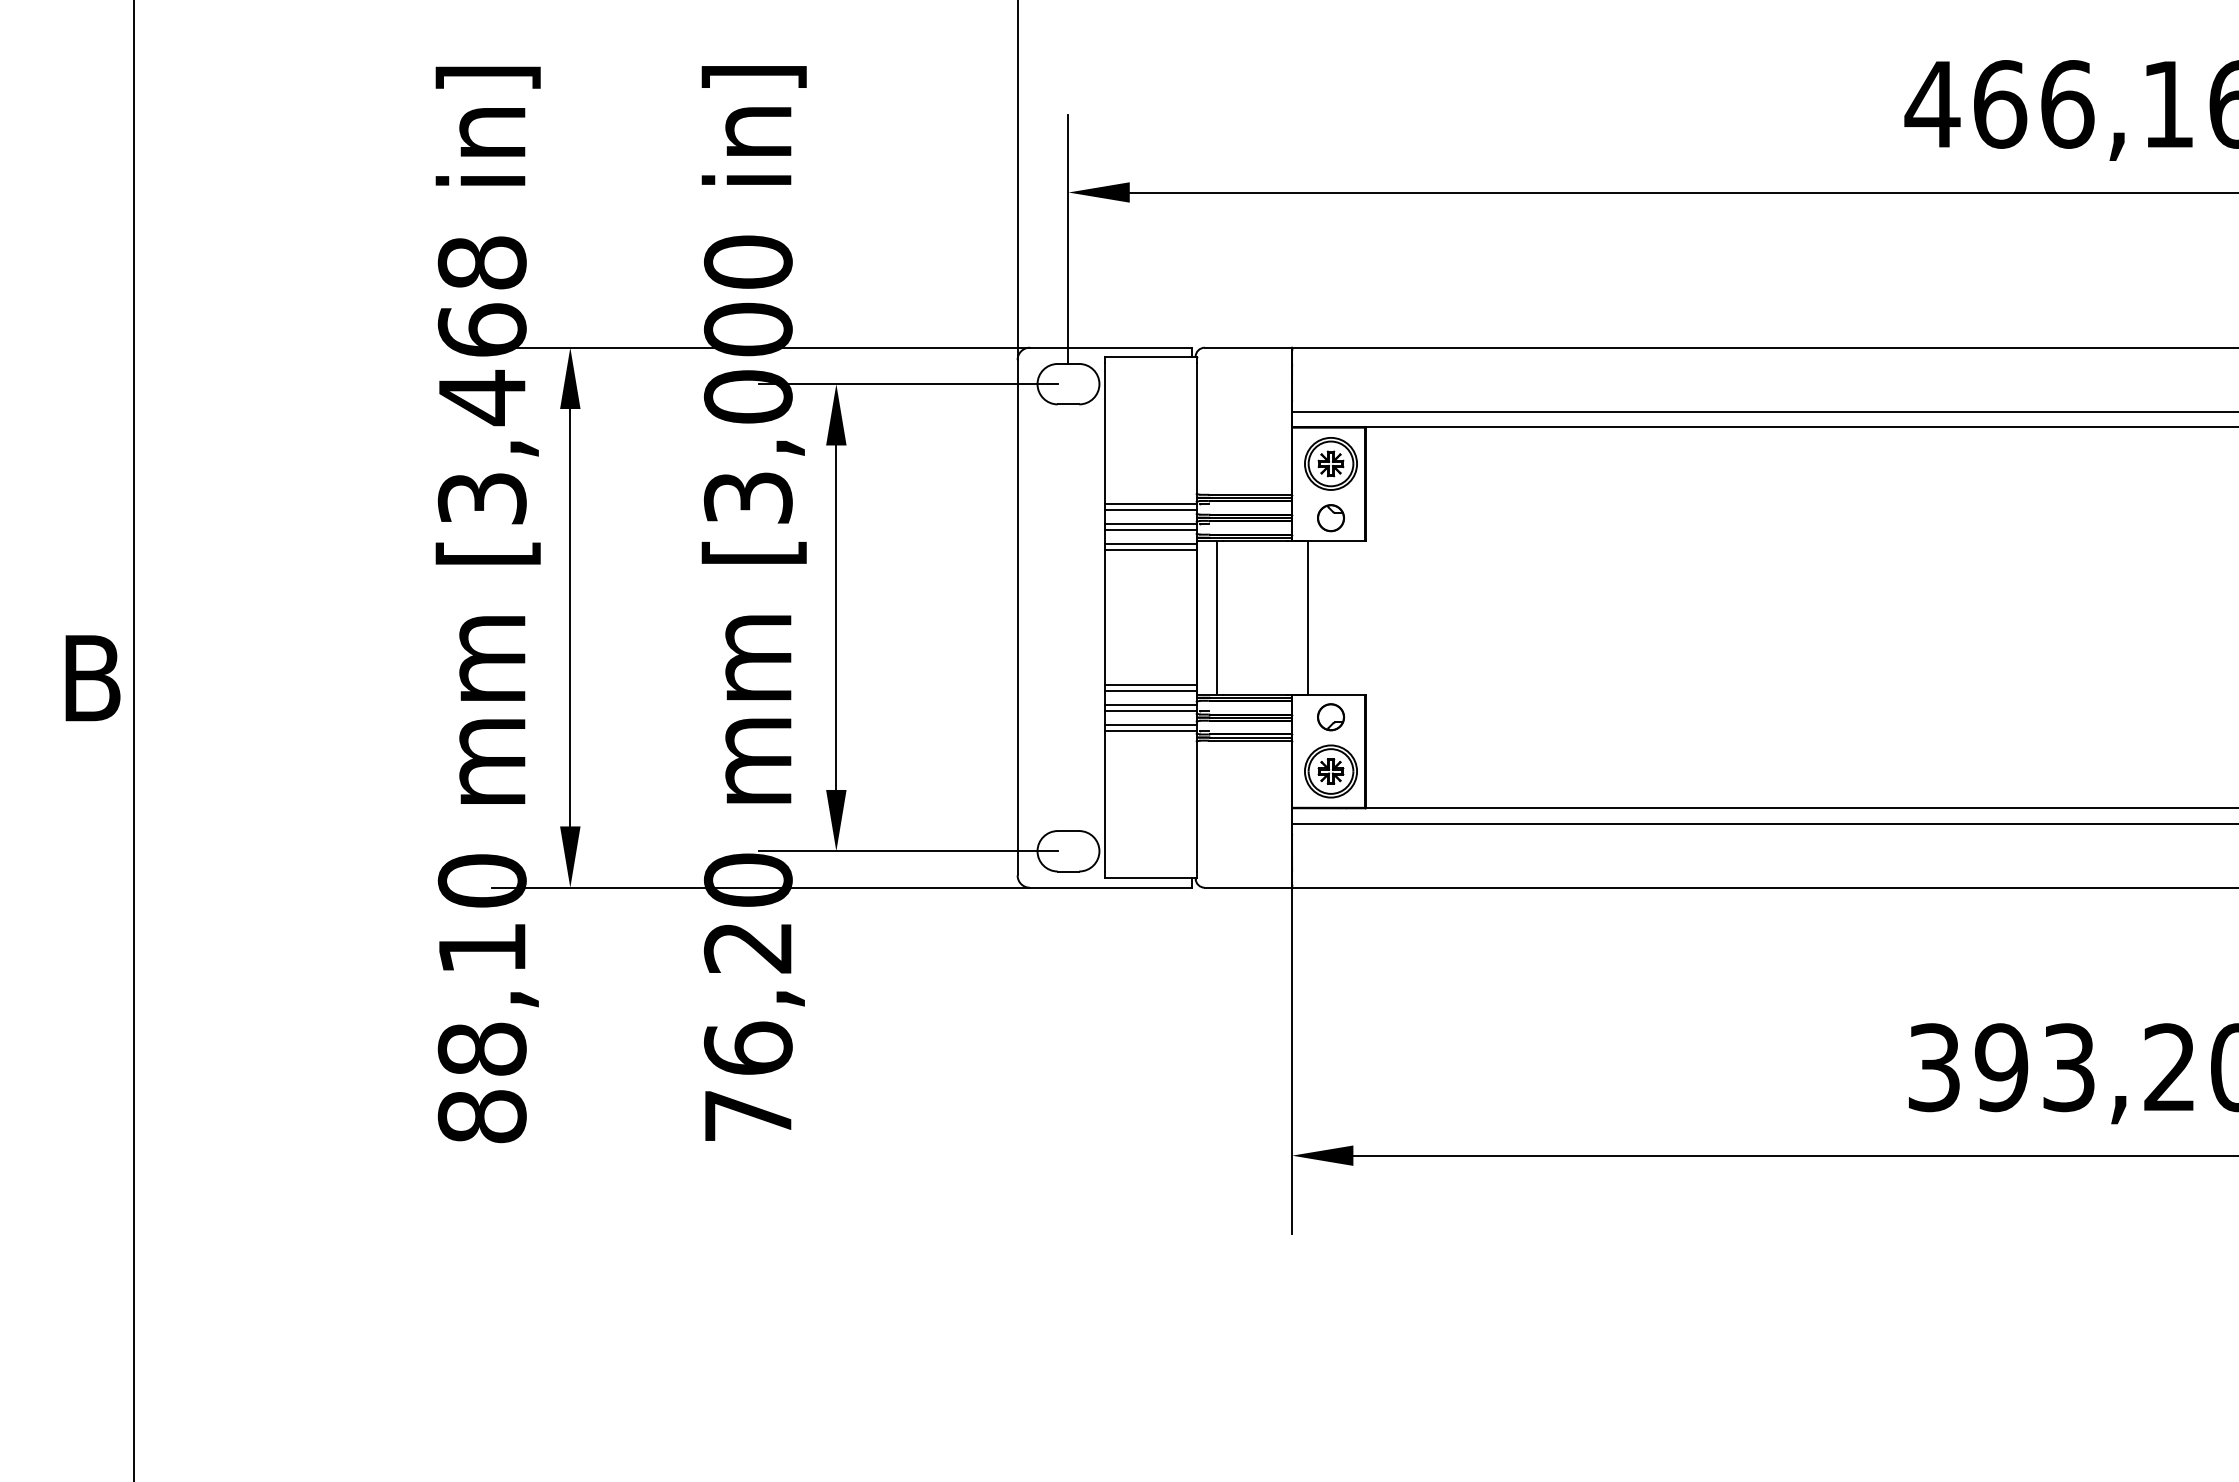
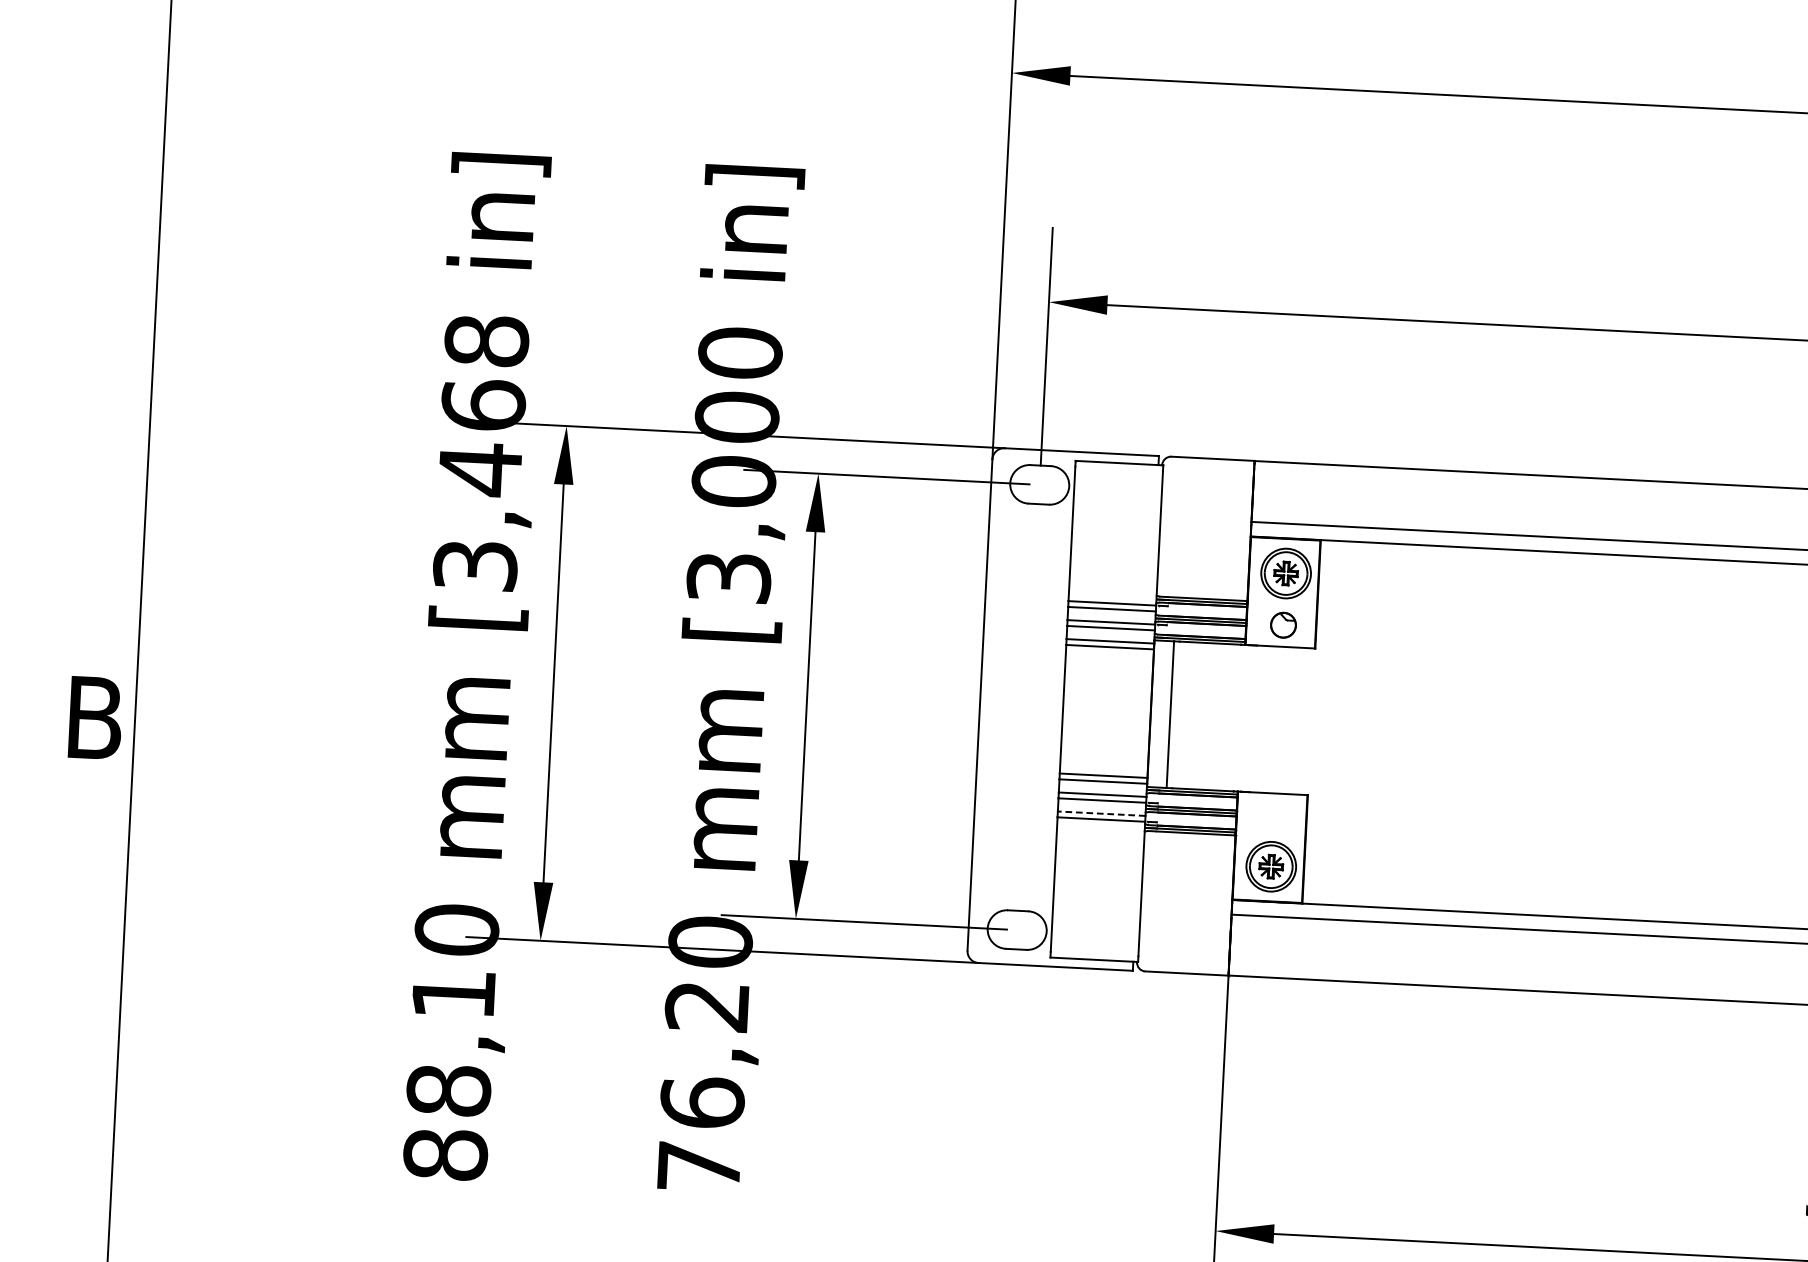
line: (1307, 617) -> (1256, 718), removed
part: (1330, 717) -> (1273, 815), removed
line: (1150, 725) -> (1101, 814), solid -> dashed

